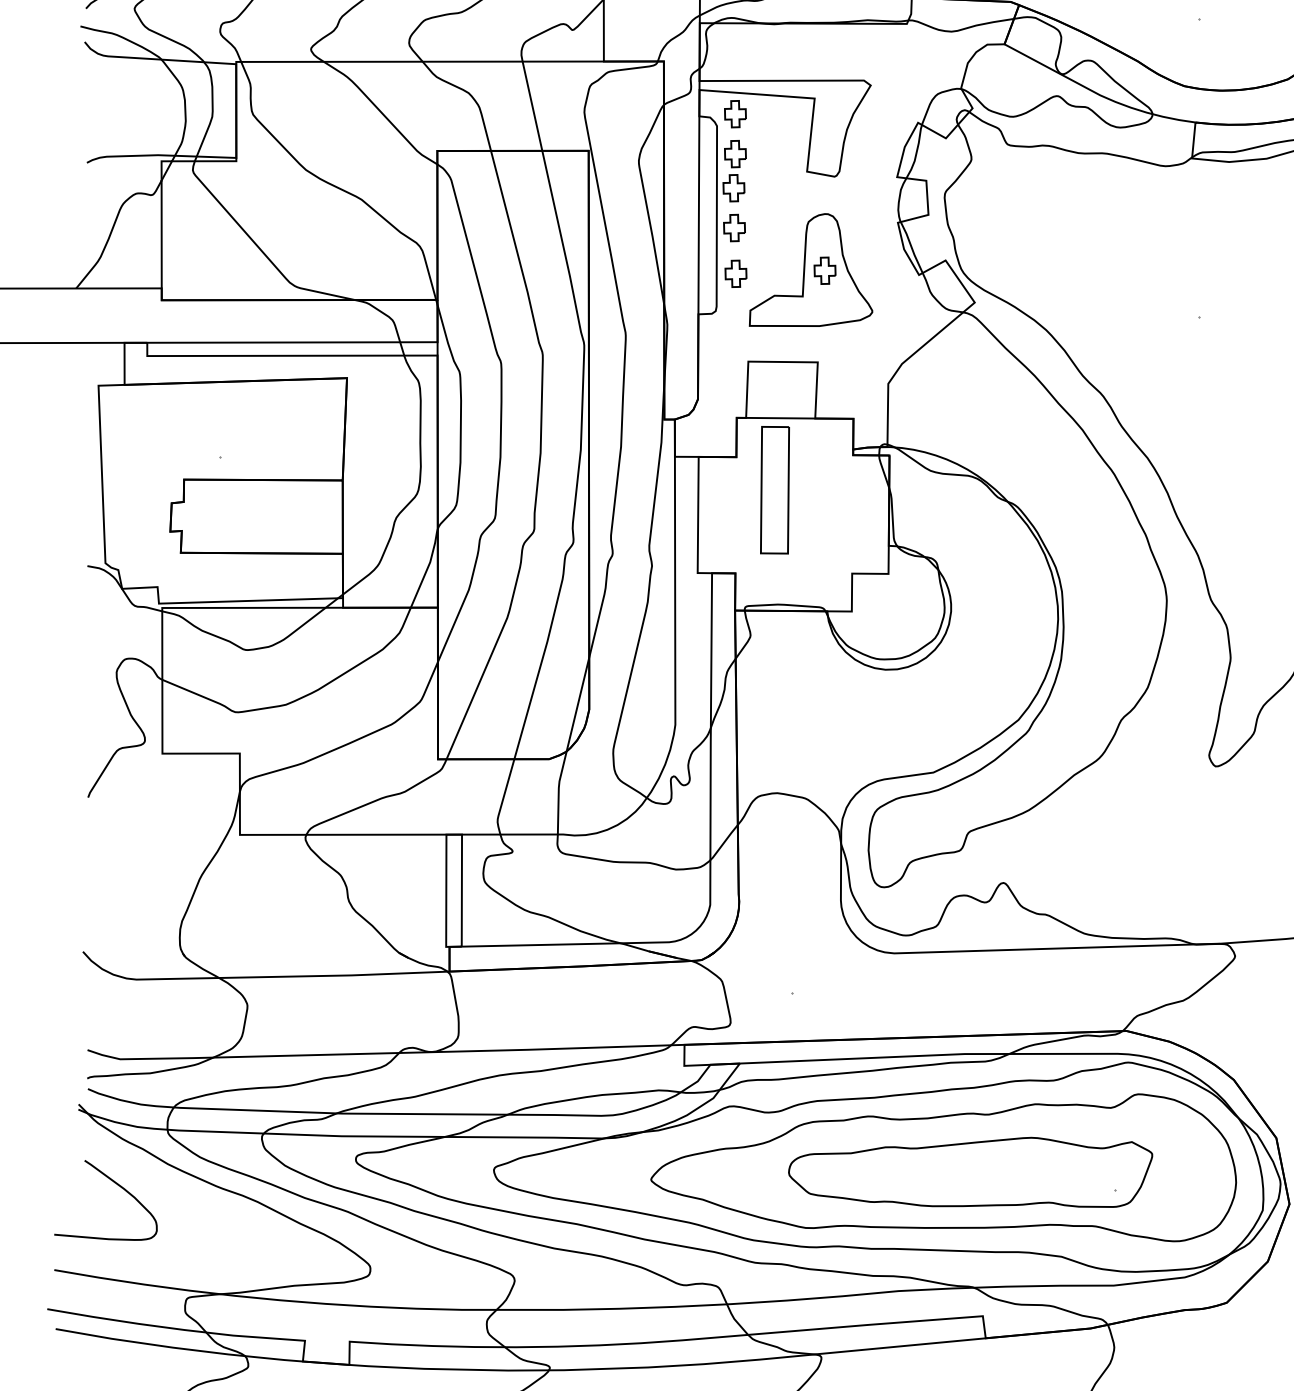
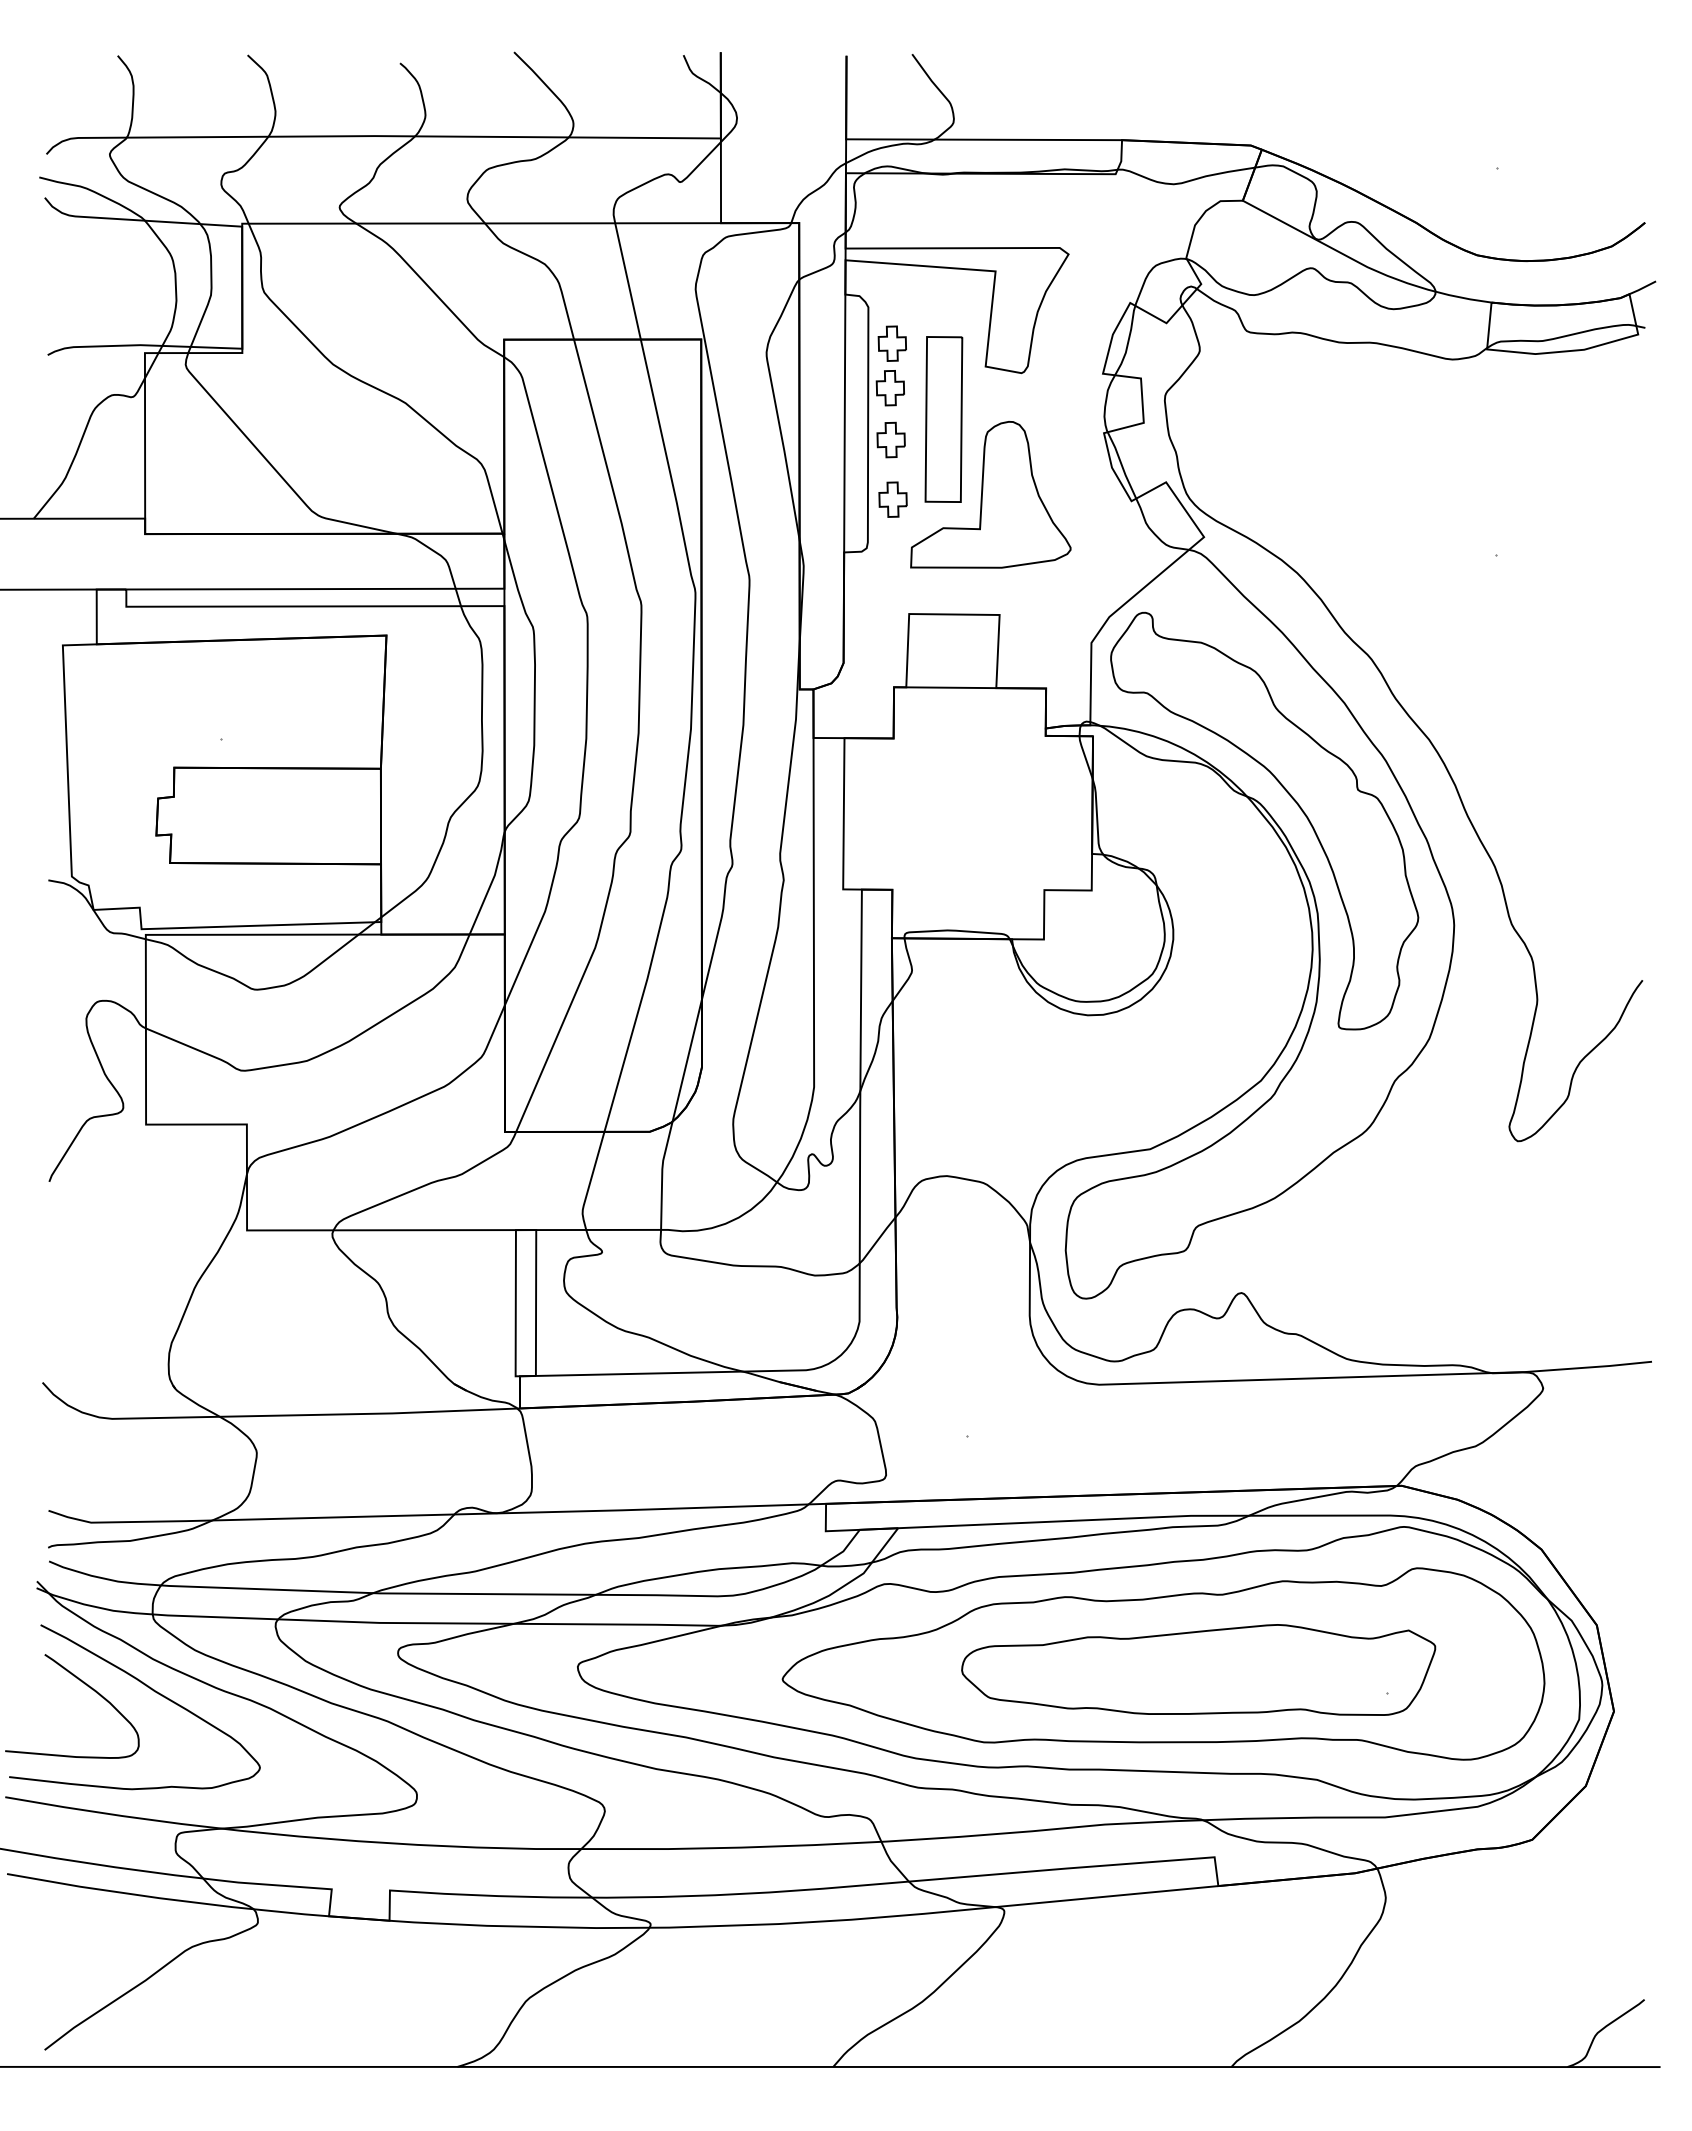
part: (734, 113) -> (891, 291), removed
part: (824, 270) -> (1008, 495), removed
part: (774, 490) -> (943, 419), moved
part: (1041, 503) -> (1291, 798), added
curve: (163, 1185) -> (147, 1687), added

